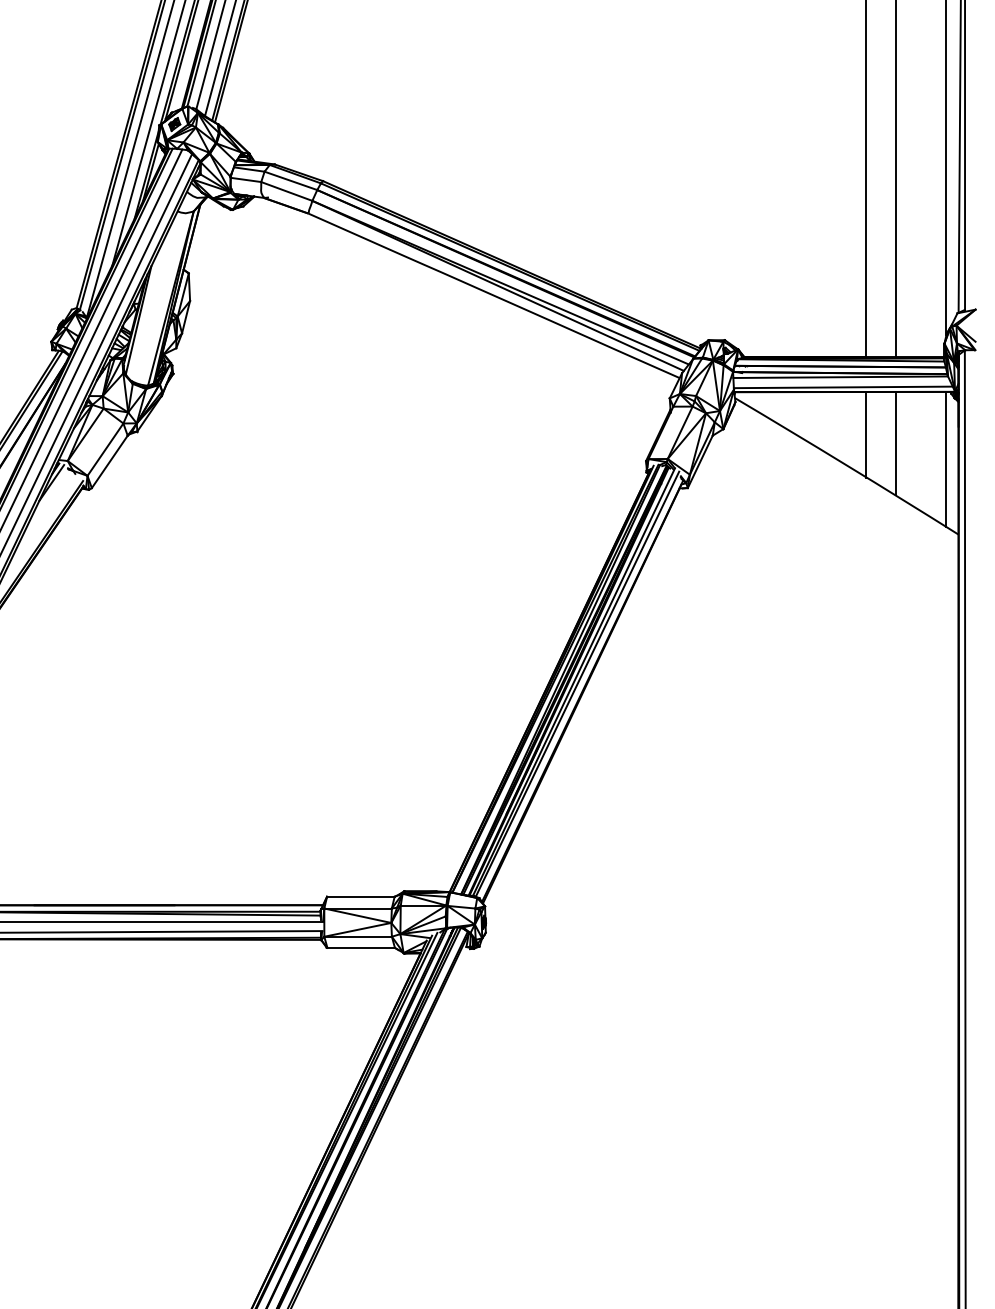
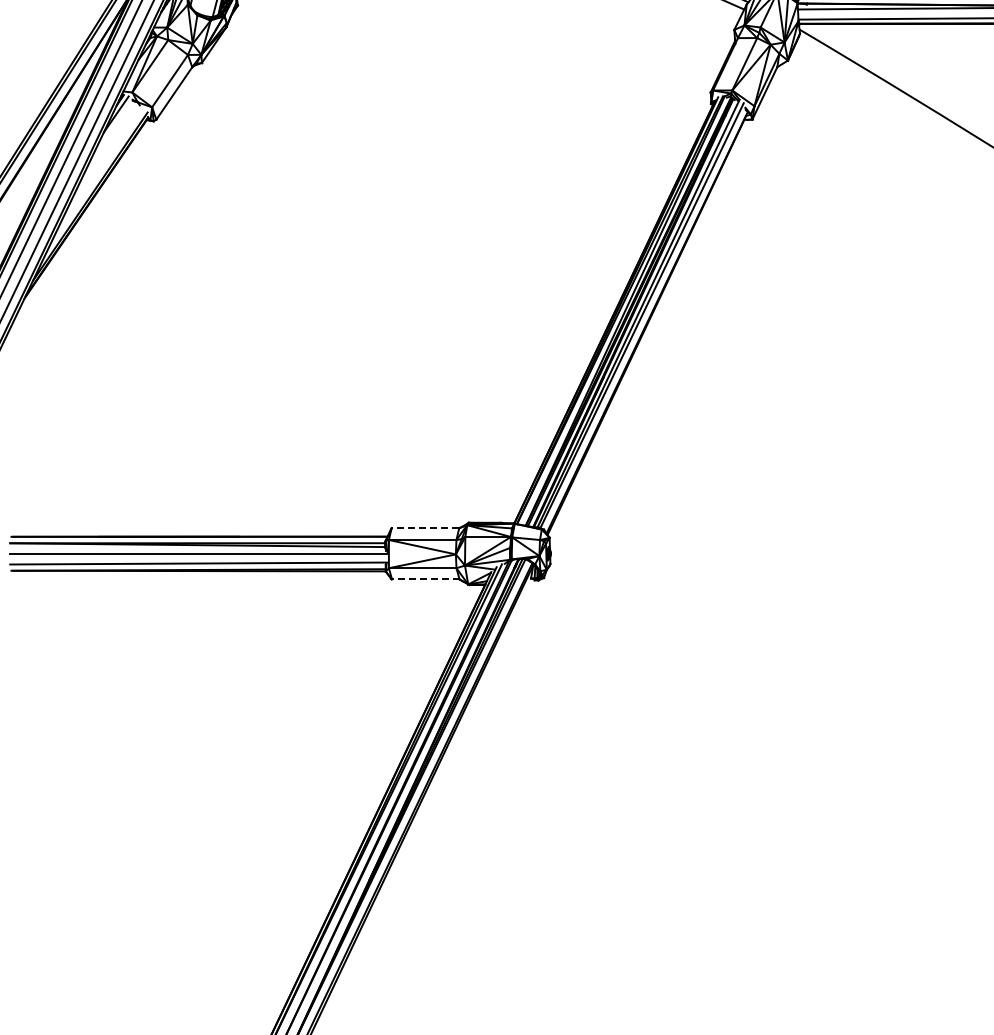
line: (866, 434) -> (931, 65), removed
line: (895, 443) -> (960, 74), removed
line: (360, 896) -> (425, 527), solid -> dashed
line: (361, 947) -> (426, 578), solid -> dashed

